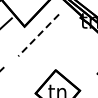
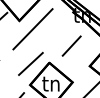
line: (38, 35) -> (32, 29), dashed -> solid
line: (78, 52) -> (71, 45), added
line: (36, 71) -> (30, 63), added

